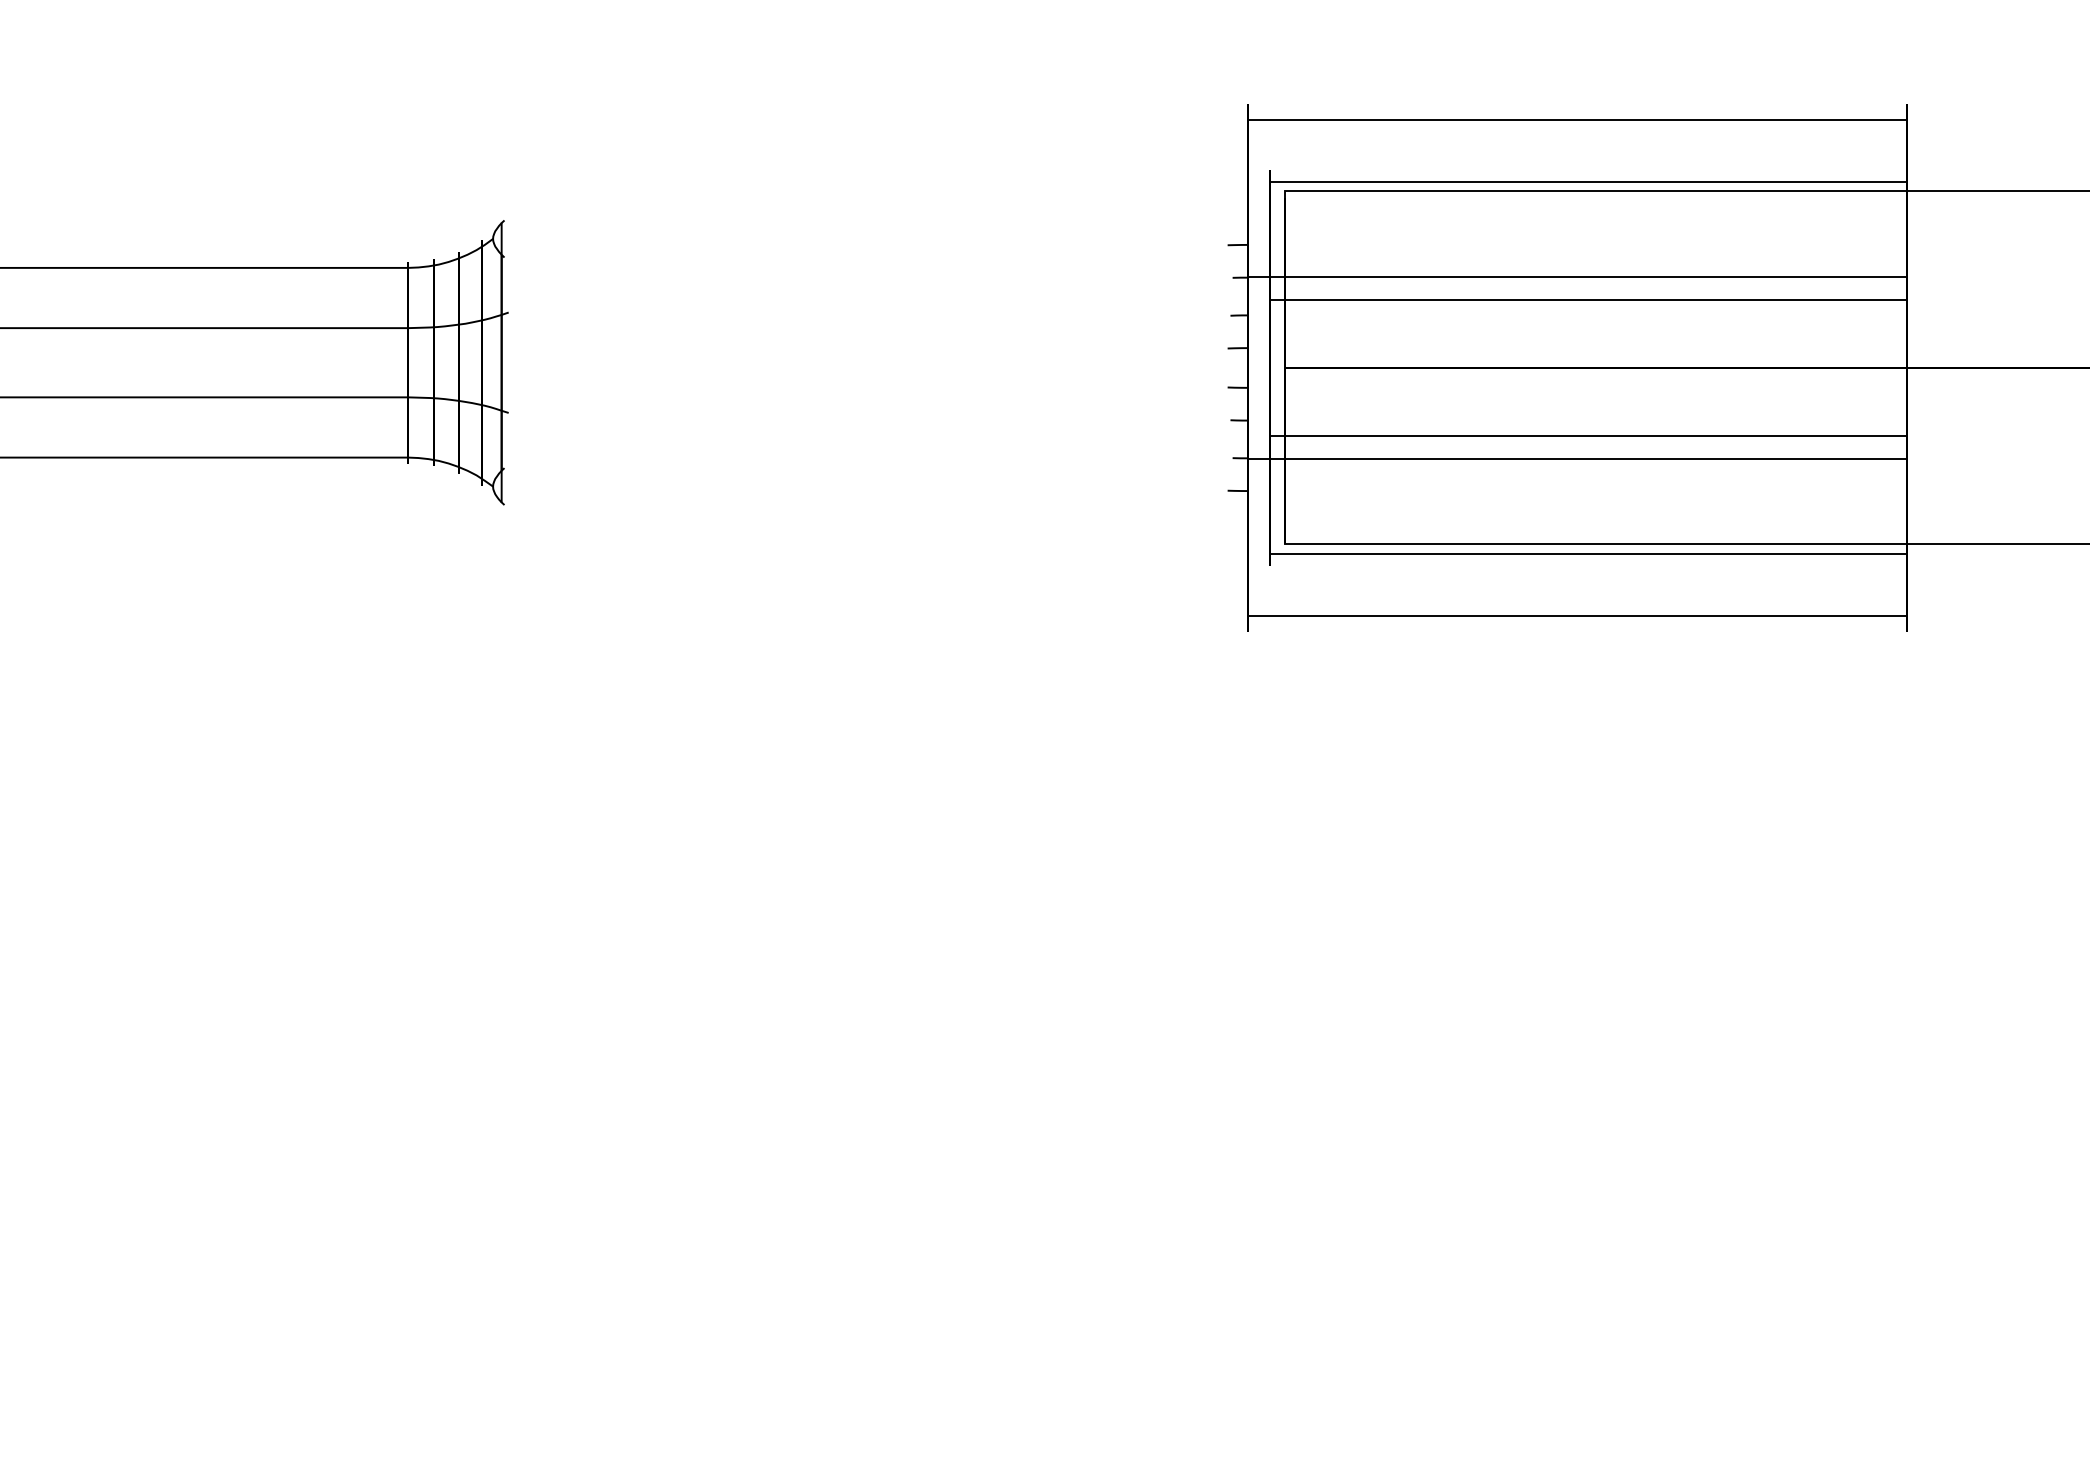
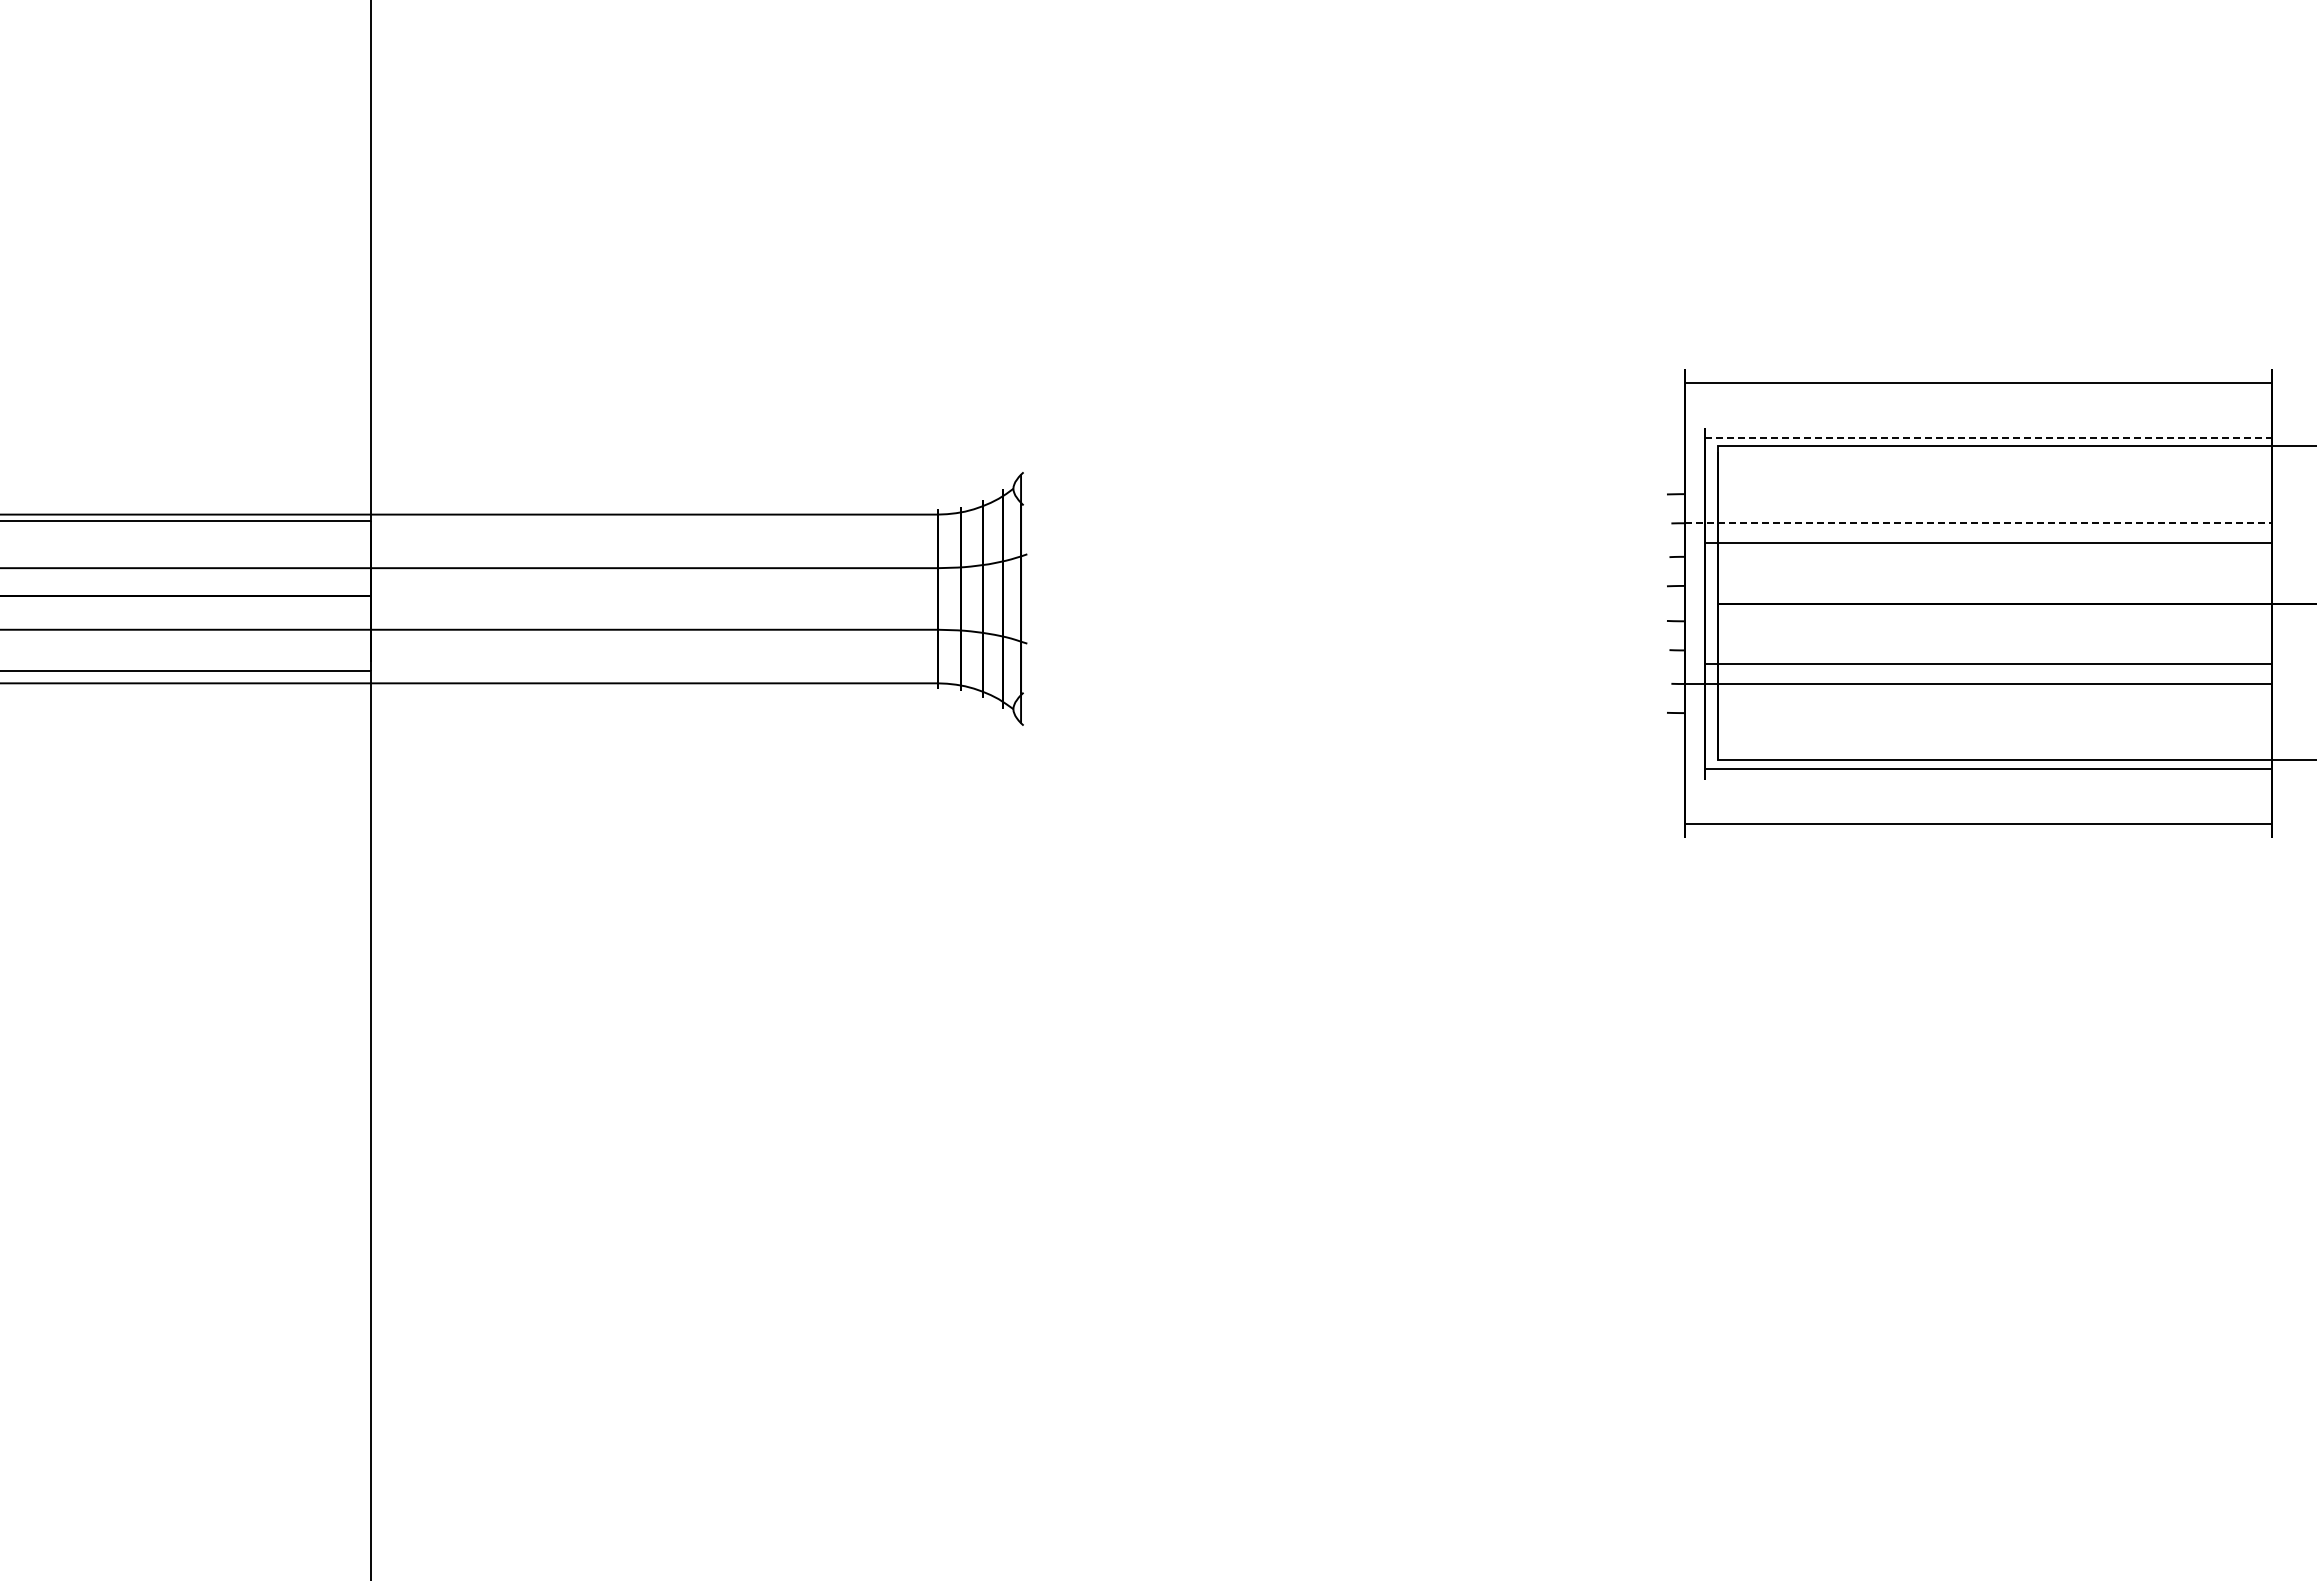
line: (1589, 182) -> (1988, 438), solid -> dashed
line: (1578, 277) -> (1979, 523), solid -> dashed

